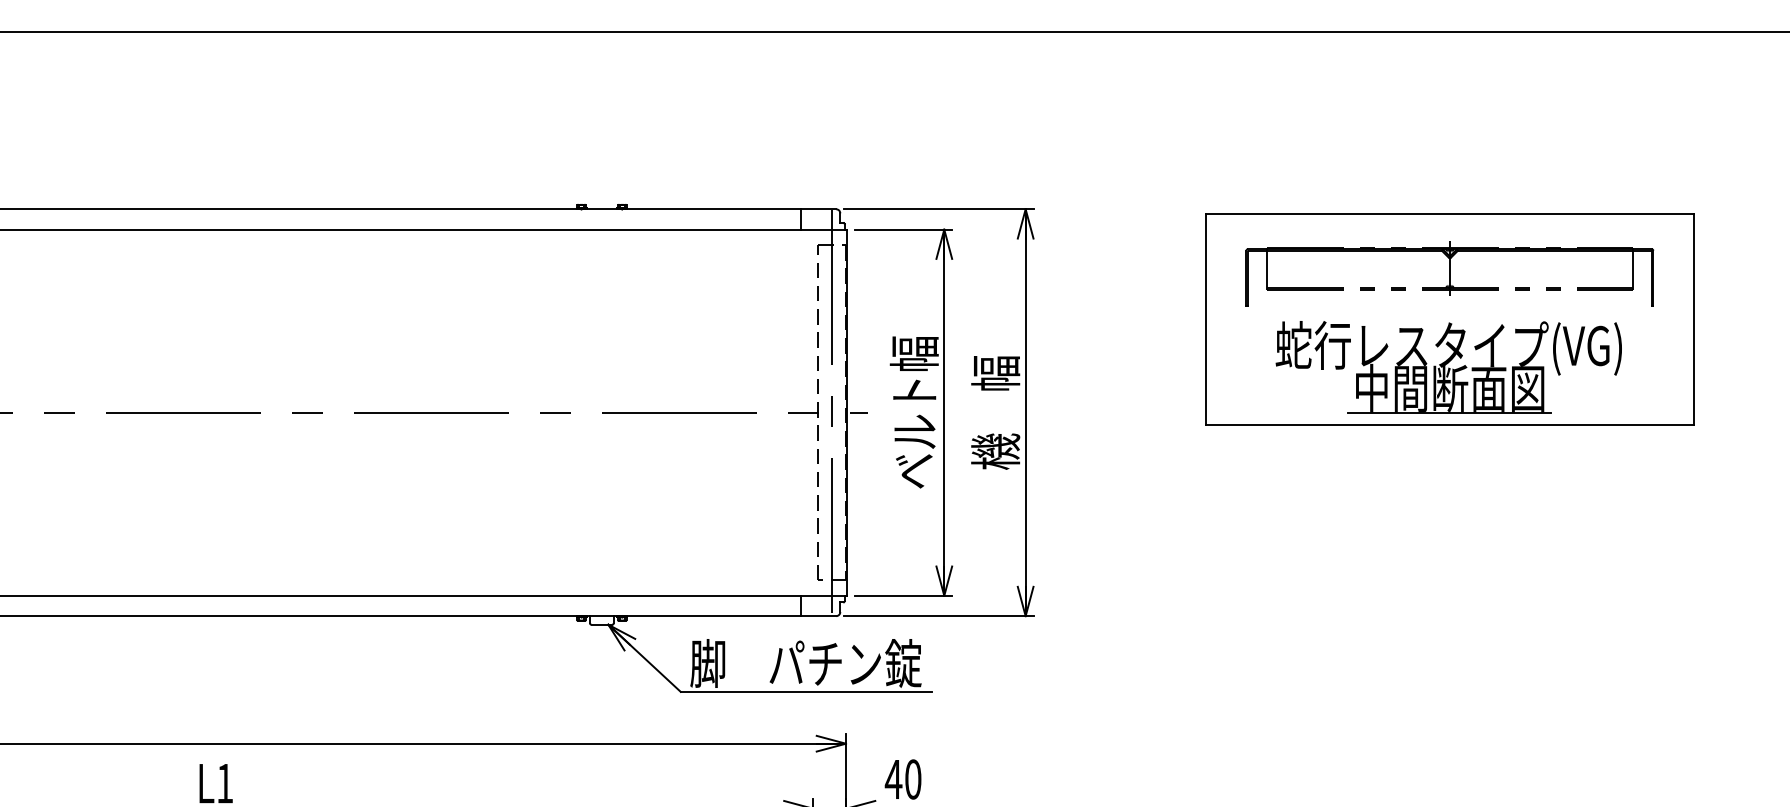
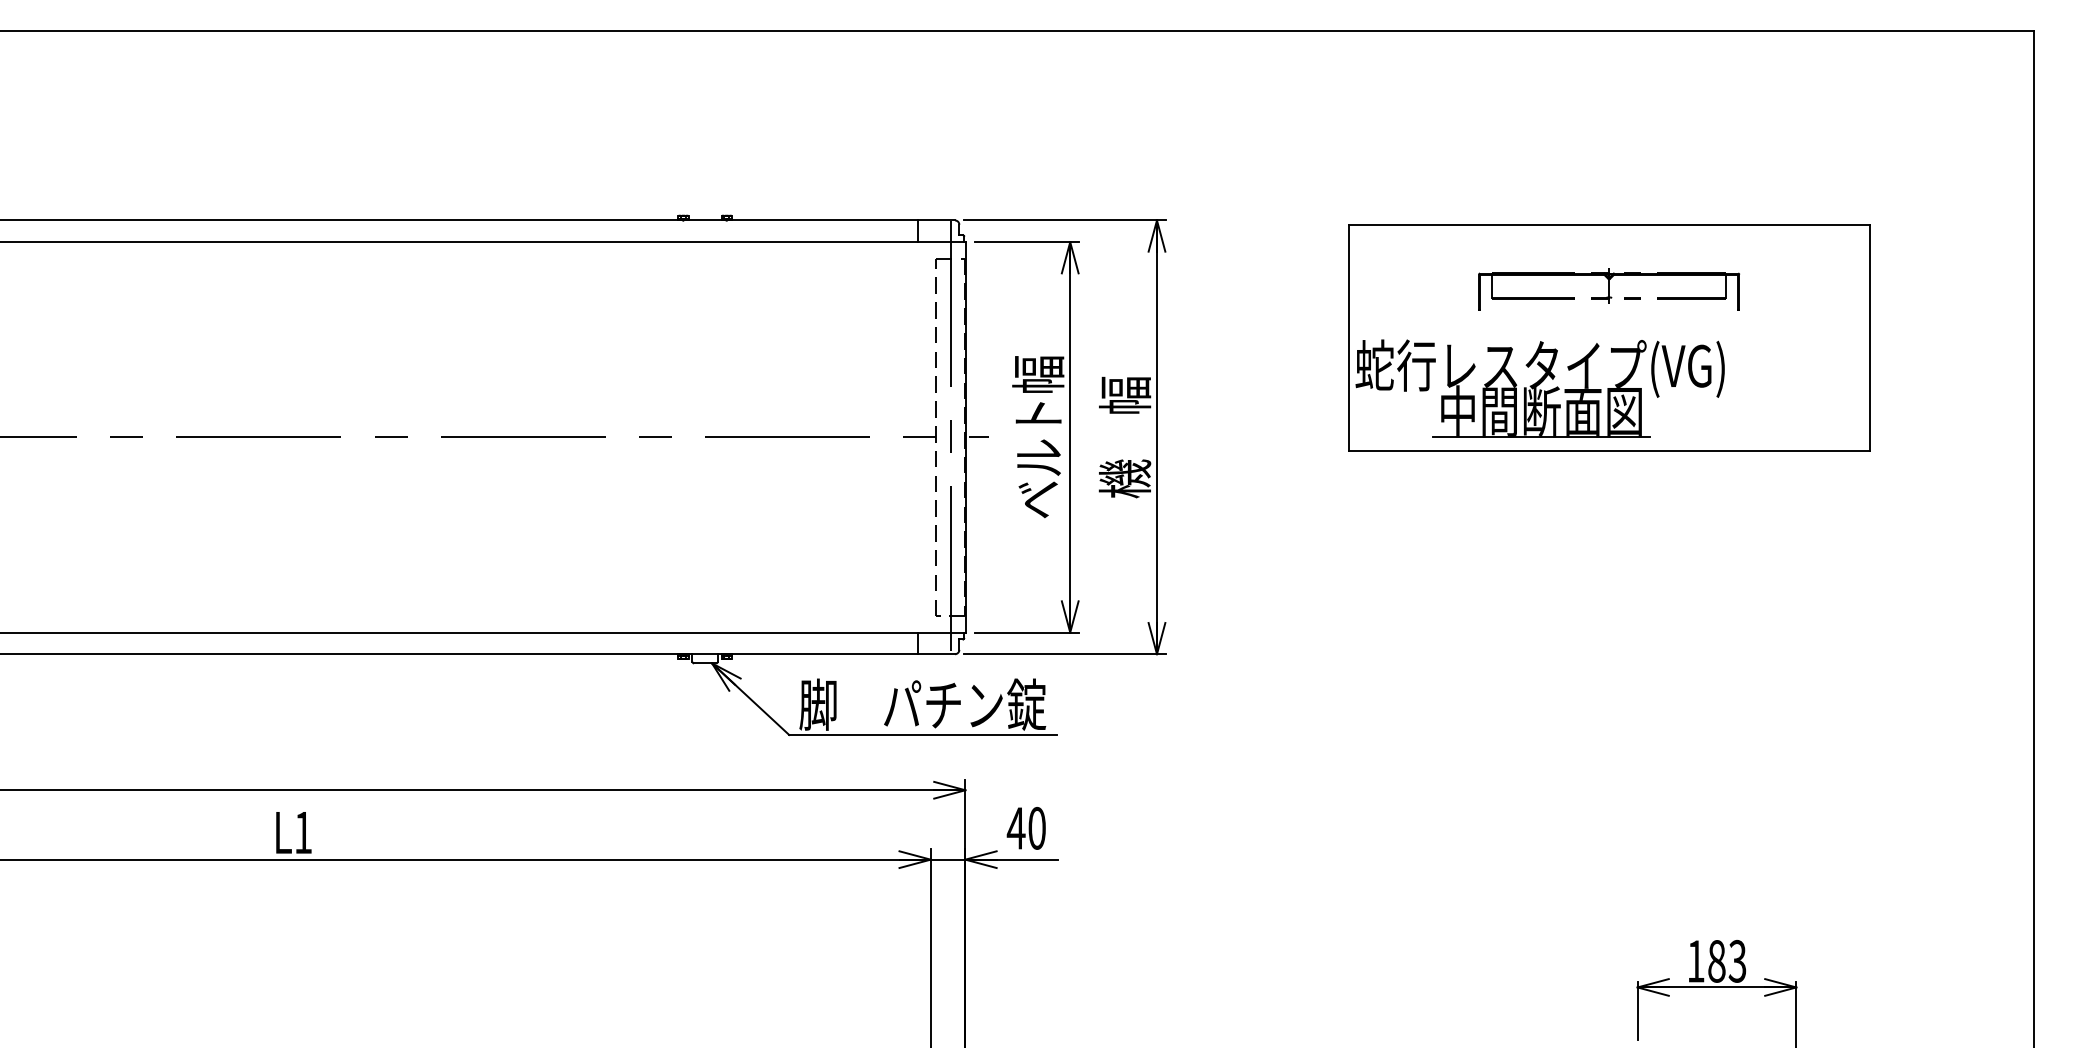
part: (1449, 274) -> (1608, 289), size x0.6
part: (1448, 366) -> (1539, 388), moved

